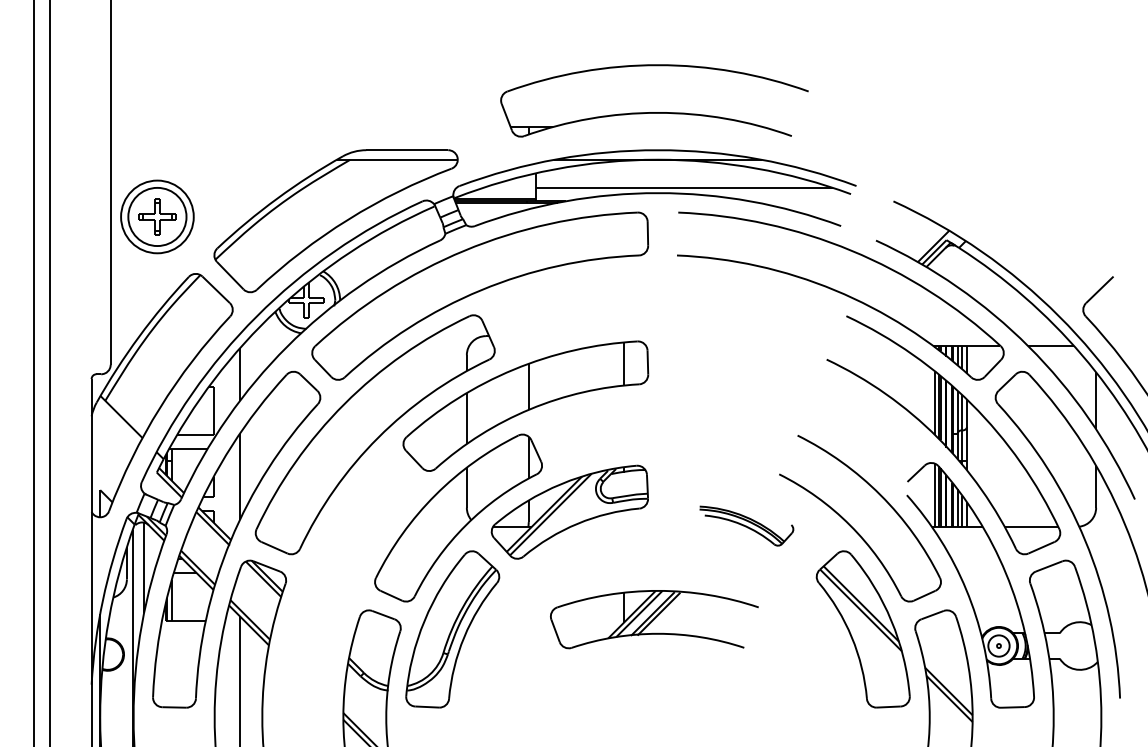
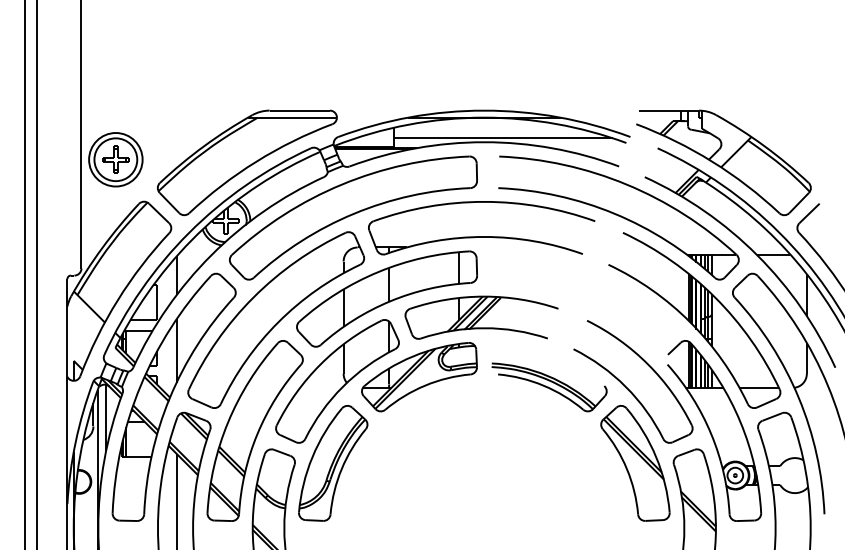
part: (654, 112) -> (481, 236), moved
part: (983, 221) -> (723, 163), added
part: (746, 525) -> (549, 386), size x1.67
part: (346, 585) -> (255, 431), added
part: (654, 619) -> (481, 317), moved

